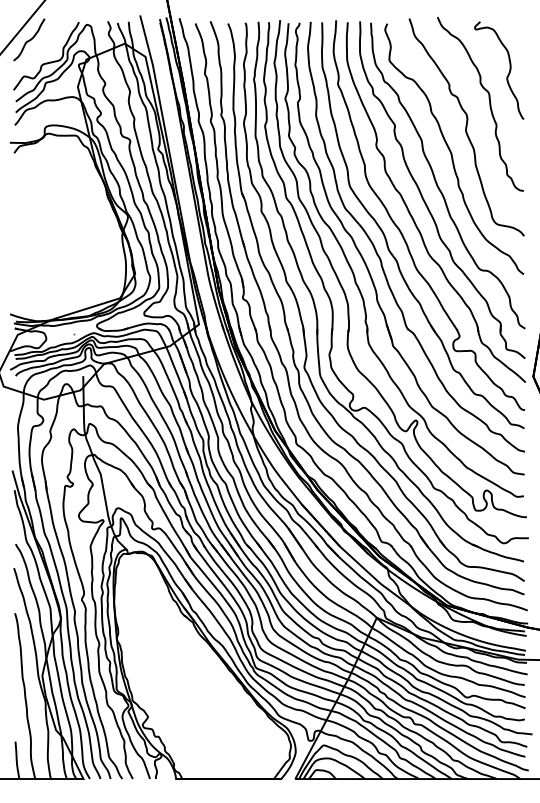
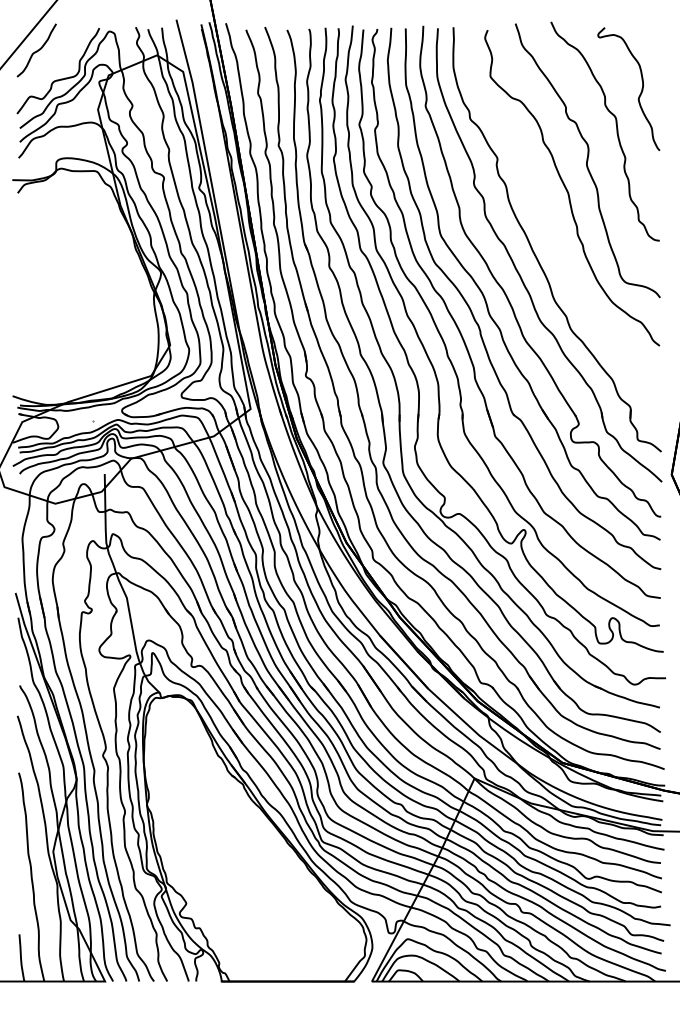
curve: (436, 180) -> (549, 227), removed

